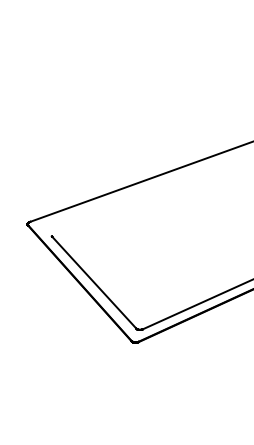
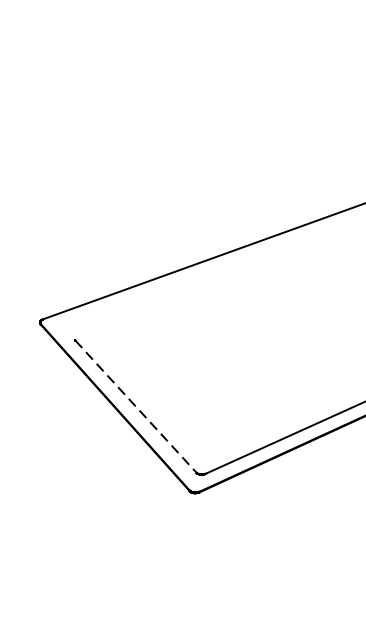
line: (94, 283) -> (136, 407), solid -> dashed

